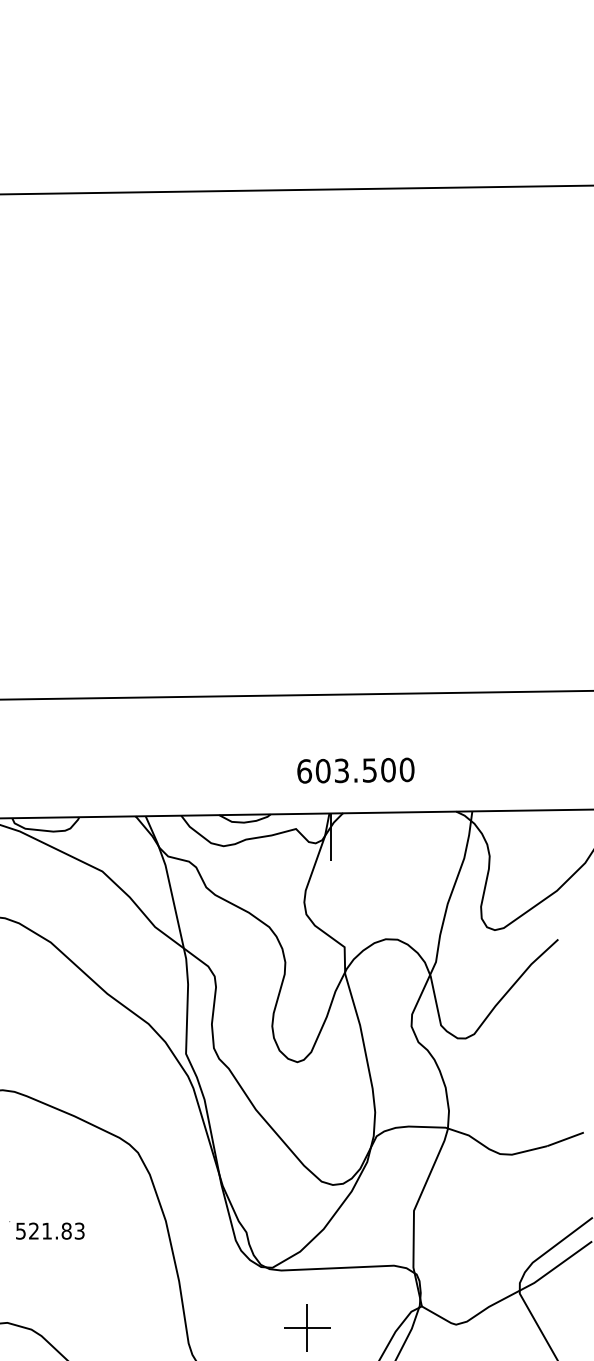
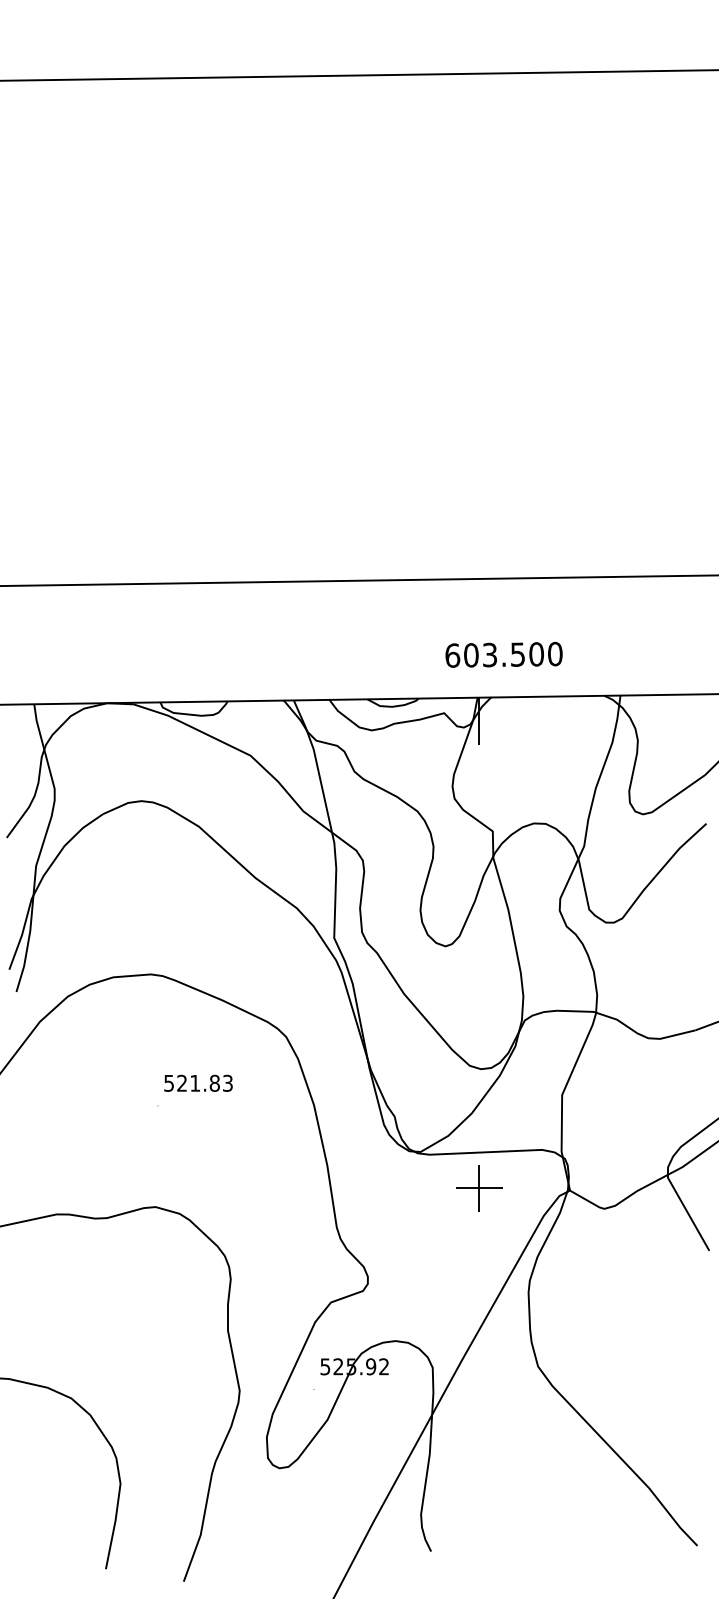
text: (50, 1230) -> (198, 1082), moved
part: (307, 1328) -> (479, 1188), moved

